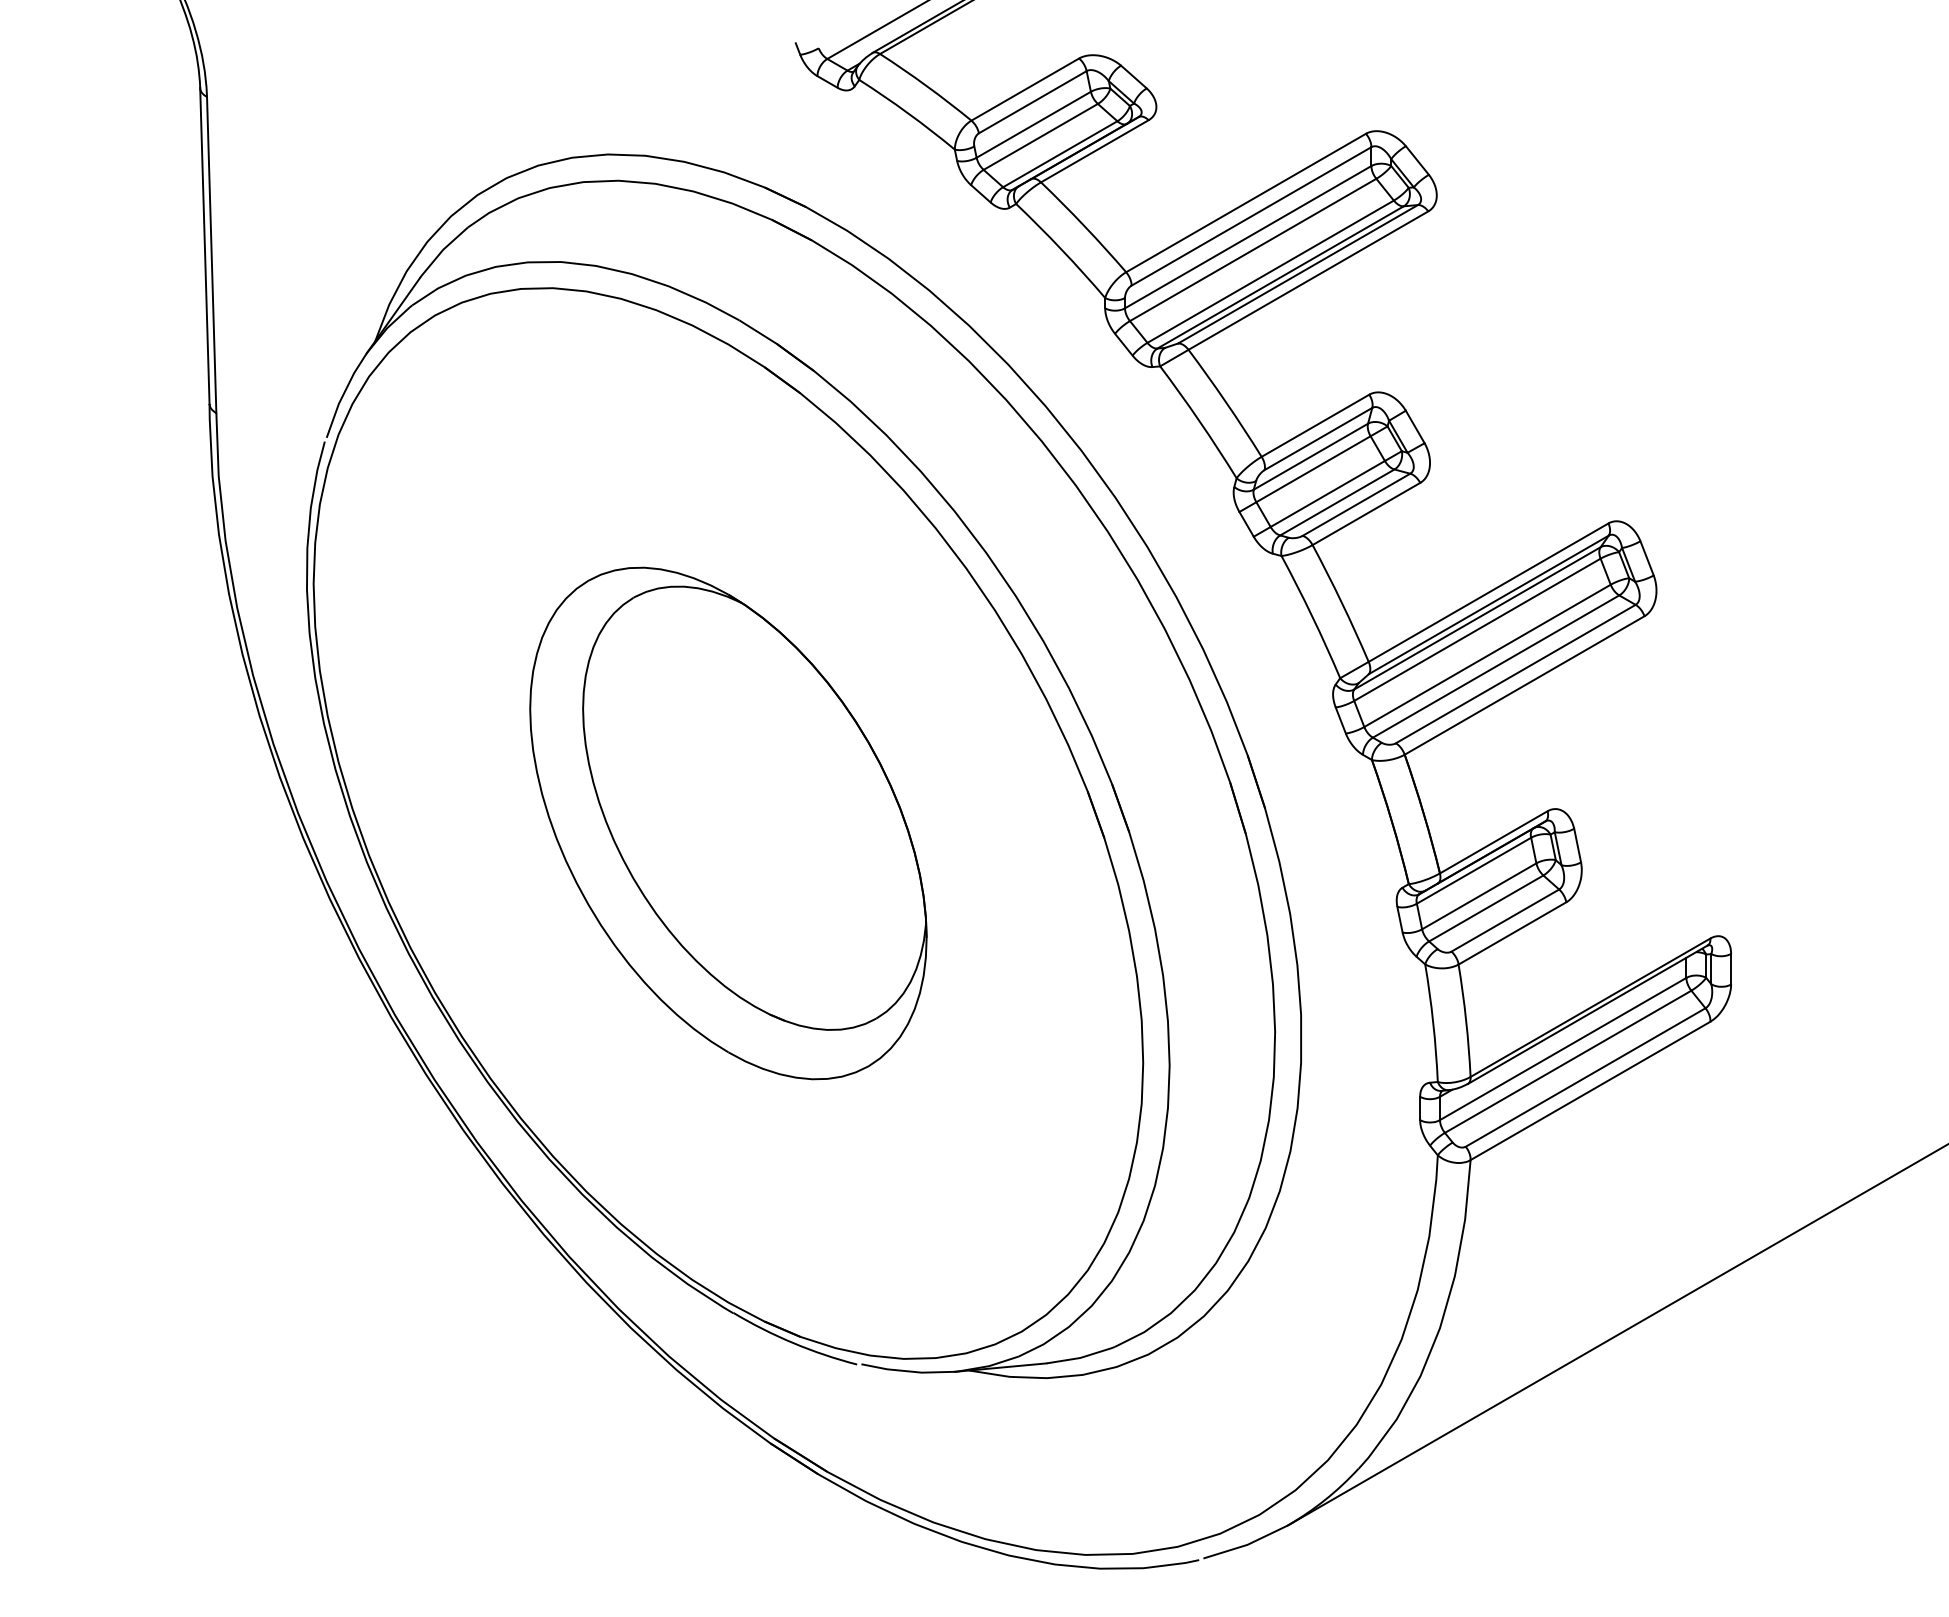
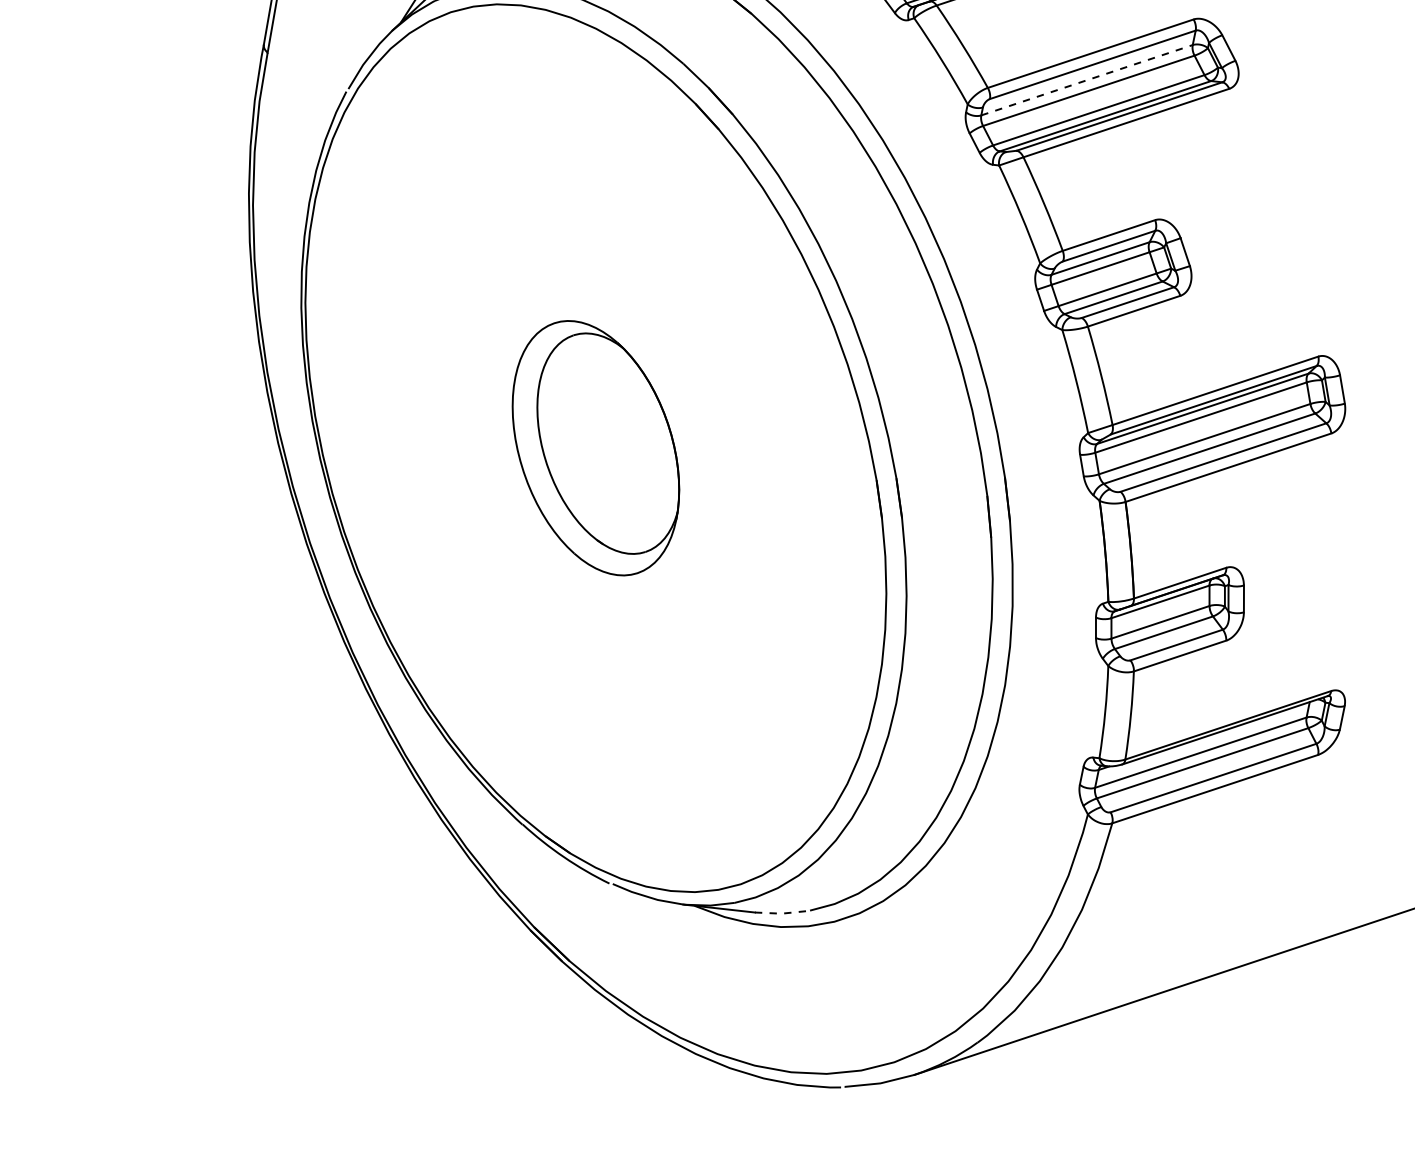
line: (1248, 236) -> (1087, 79), solid -> dashed
part: (728, 823) -> (595, 448), size x0.6
line: (1082, 1357) -> (783, 913), solid -> dashed

